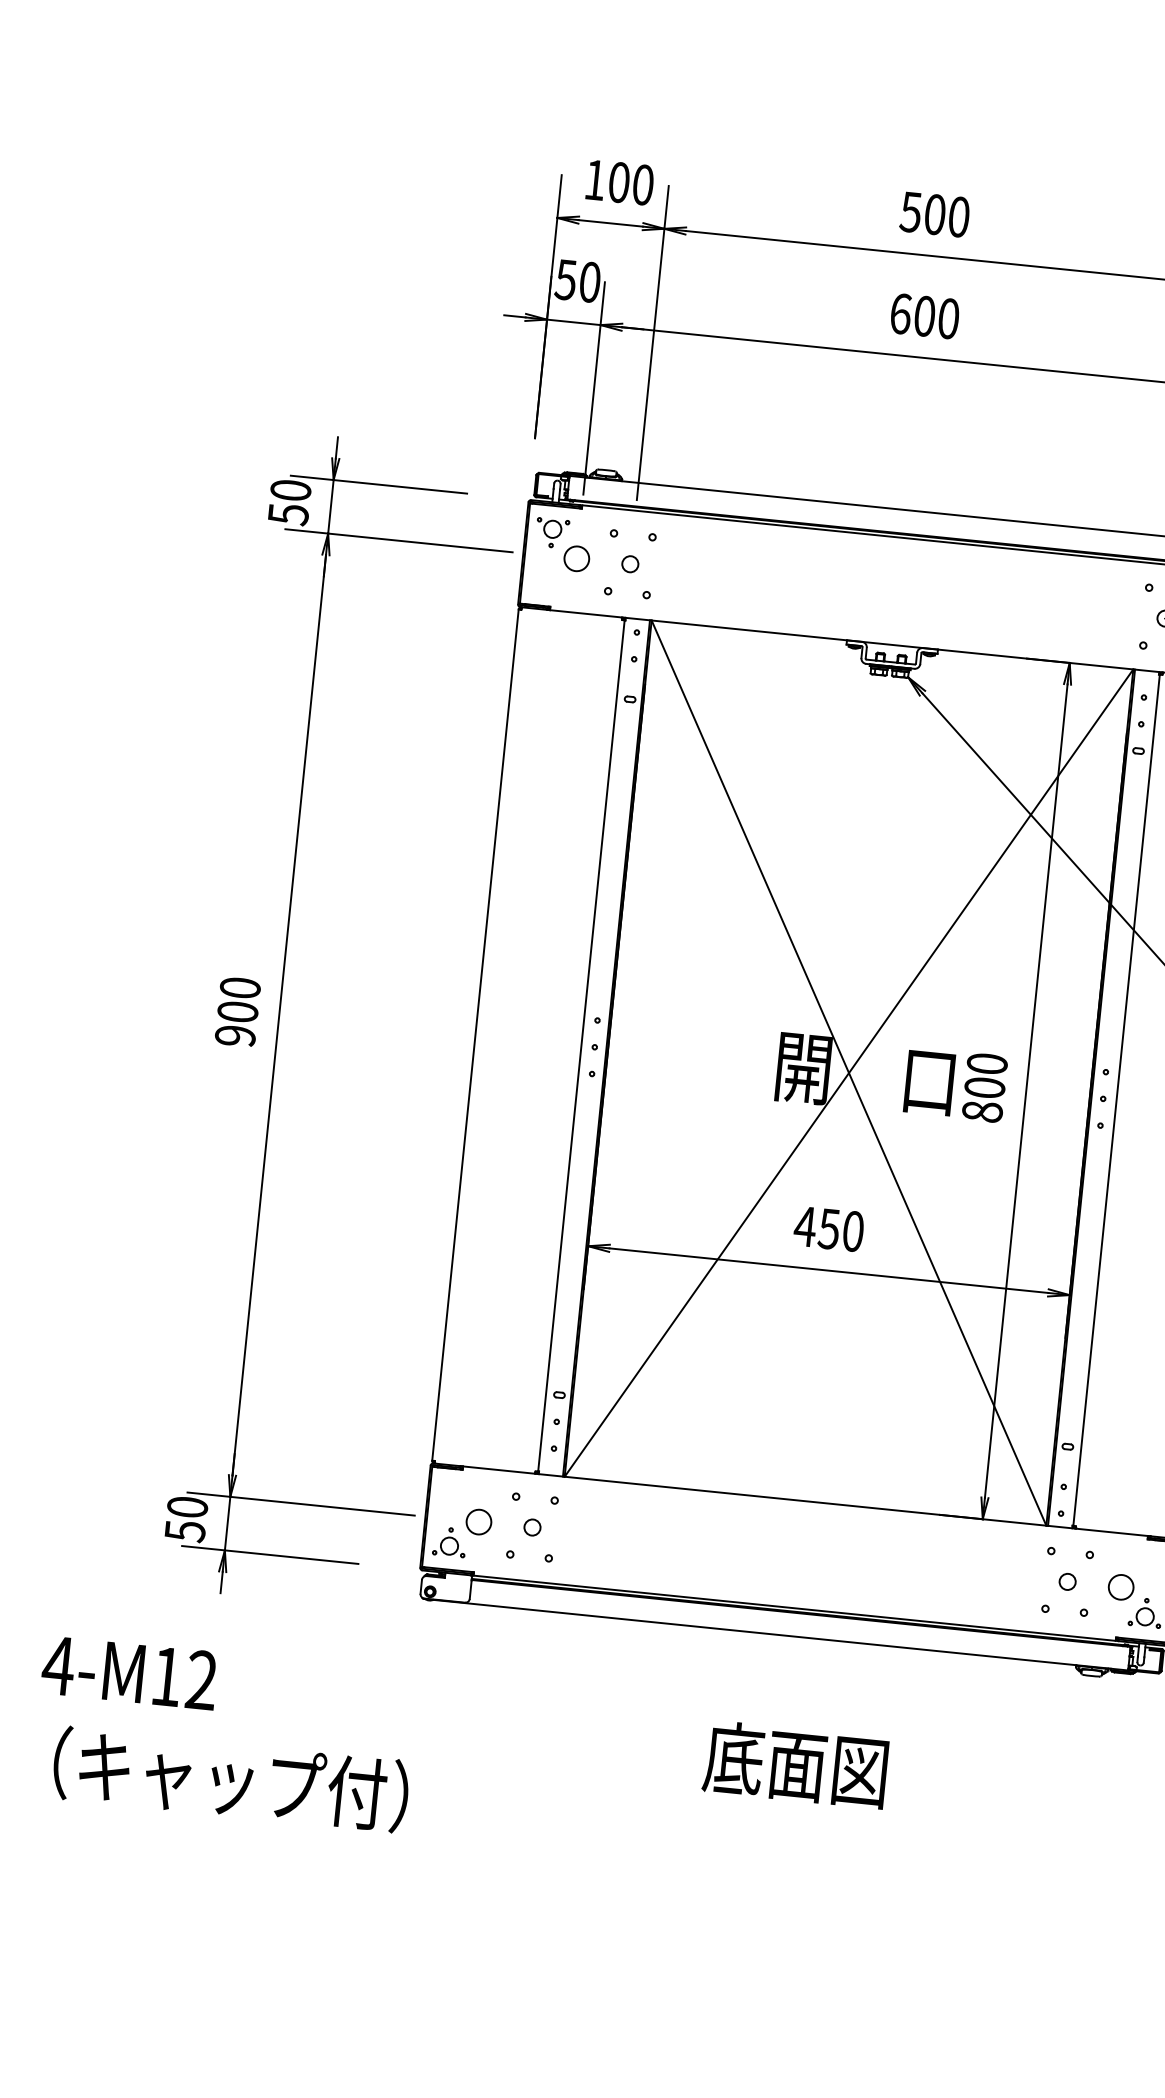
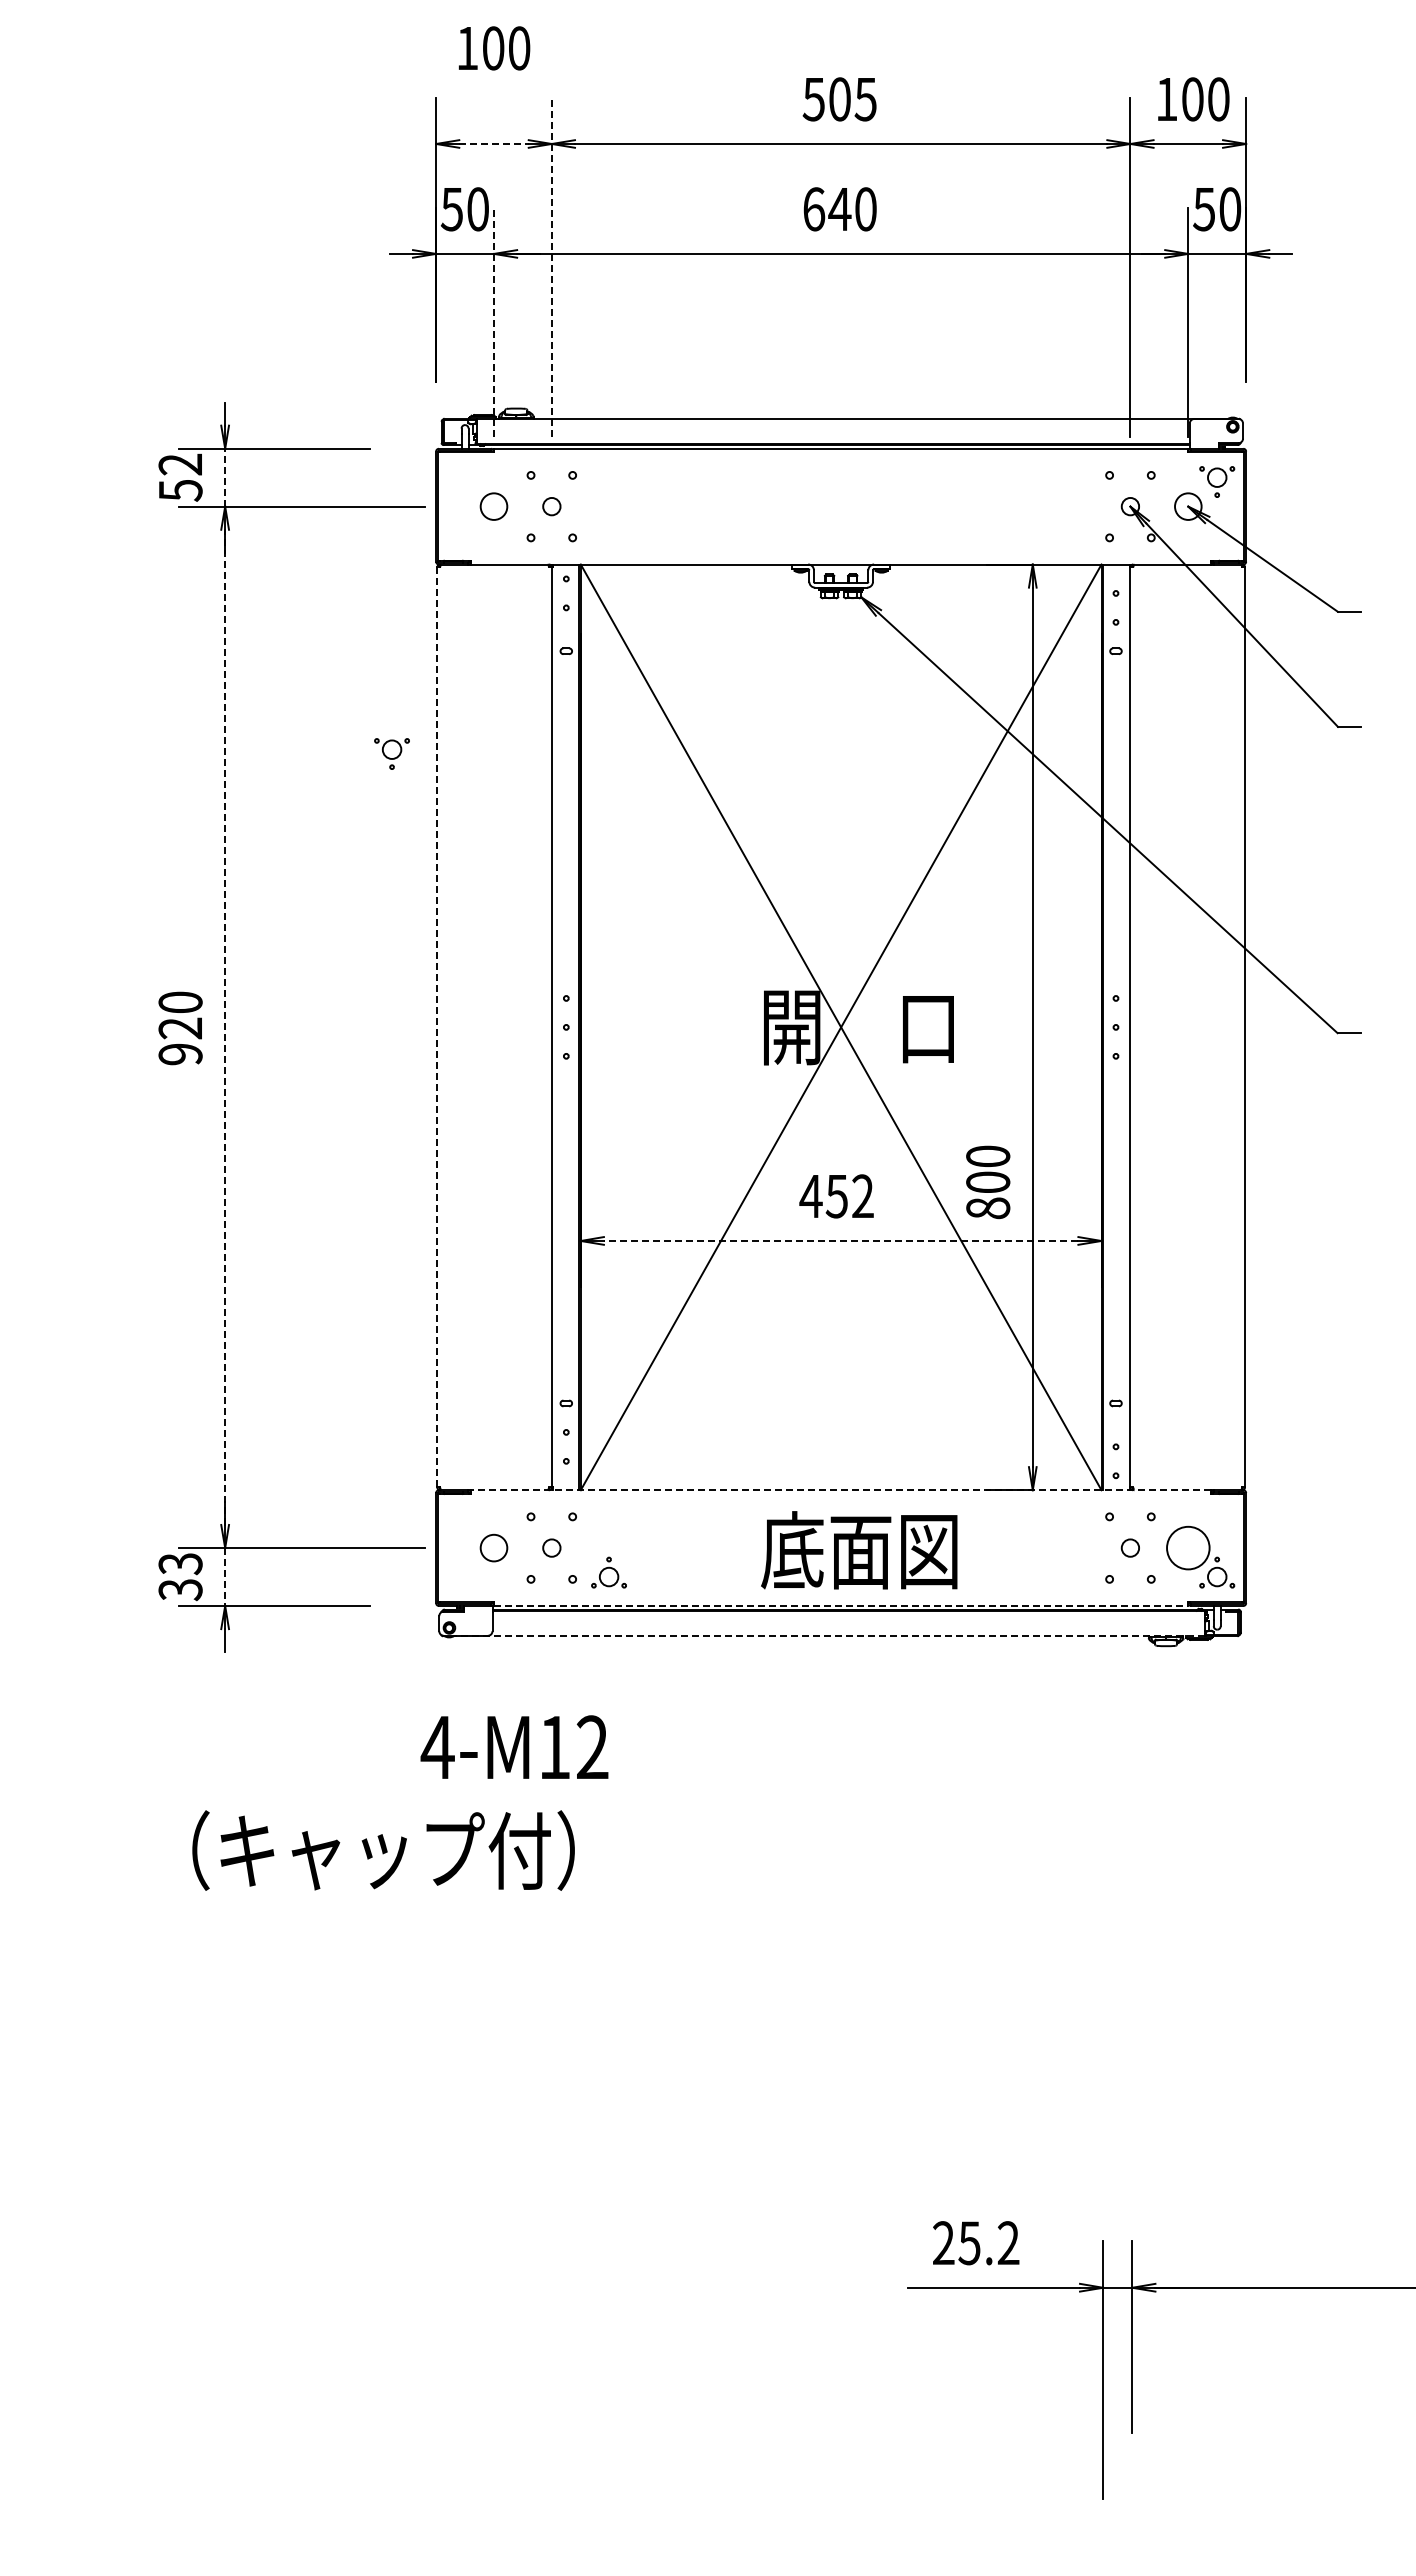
text: (620, 182) -> (494, 48), moved
text: (958, 217) -> (865, 99), 500 -> 505
line: (611, 222) -> (494, 143), solid -> dashed
text: (924, 316) -> (839, 209), 600 -> 640
line: (652, 343) -> (551, 267), solid -> dashed
line: (594, 388) -> (494, 322), solid -> dashed
text: (290, 490) -> (180, 464), 50 -> 52
line: (331, 506) -> (225, 477), solid -> dashed
part: (551, 532) -> (391, 753), moved
text: (237, 1012) -> (180, 1028), 900 -> 920
line: (279, 1015) -> (225, 1027), solid -> dashed
line: (475, 1034) -> (437, 1026), solid -> dashed
text: (985, 1087) -> (988, 1182), moved
text: (852, 1231) -> (862, 1196), 450 -> 452
line: (828, 1271) -> (840, 1241), solid -> dashed
line: (804, 1501) -> (840, 1490), solid -> dashed
text: (186, 1519) -> (180, 1577), 50 -> 33
line: (227, 1524) -> (225, 1577), solid -> dashed
part: (449, 1541) -> (608, 1572), moved
circle: (1121, 1586) -> (1188, 1547), size x1.6
line: (795, 1607) -> (841, 1605), solid -> dashed
line: (780, 1635) -> (829, 1636), solid -> dashed
text: (129, 1672) -> (514, 1746), moved
text: (795, 1764) -> (859, 1550), moved
text: (230, 1779) -> (383, 1850), moved

